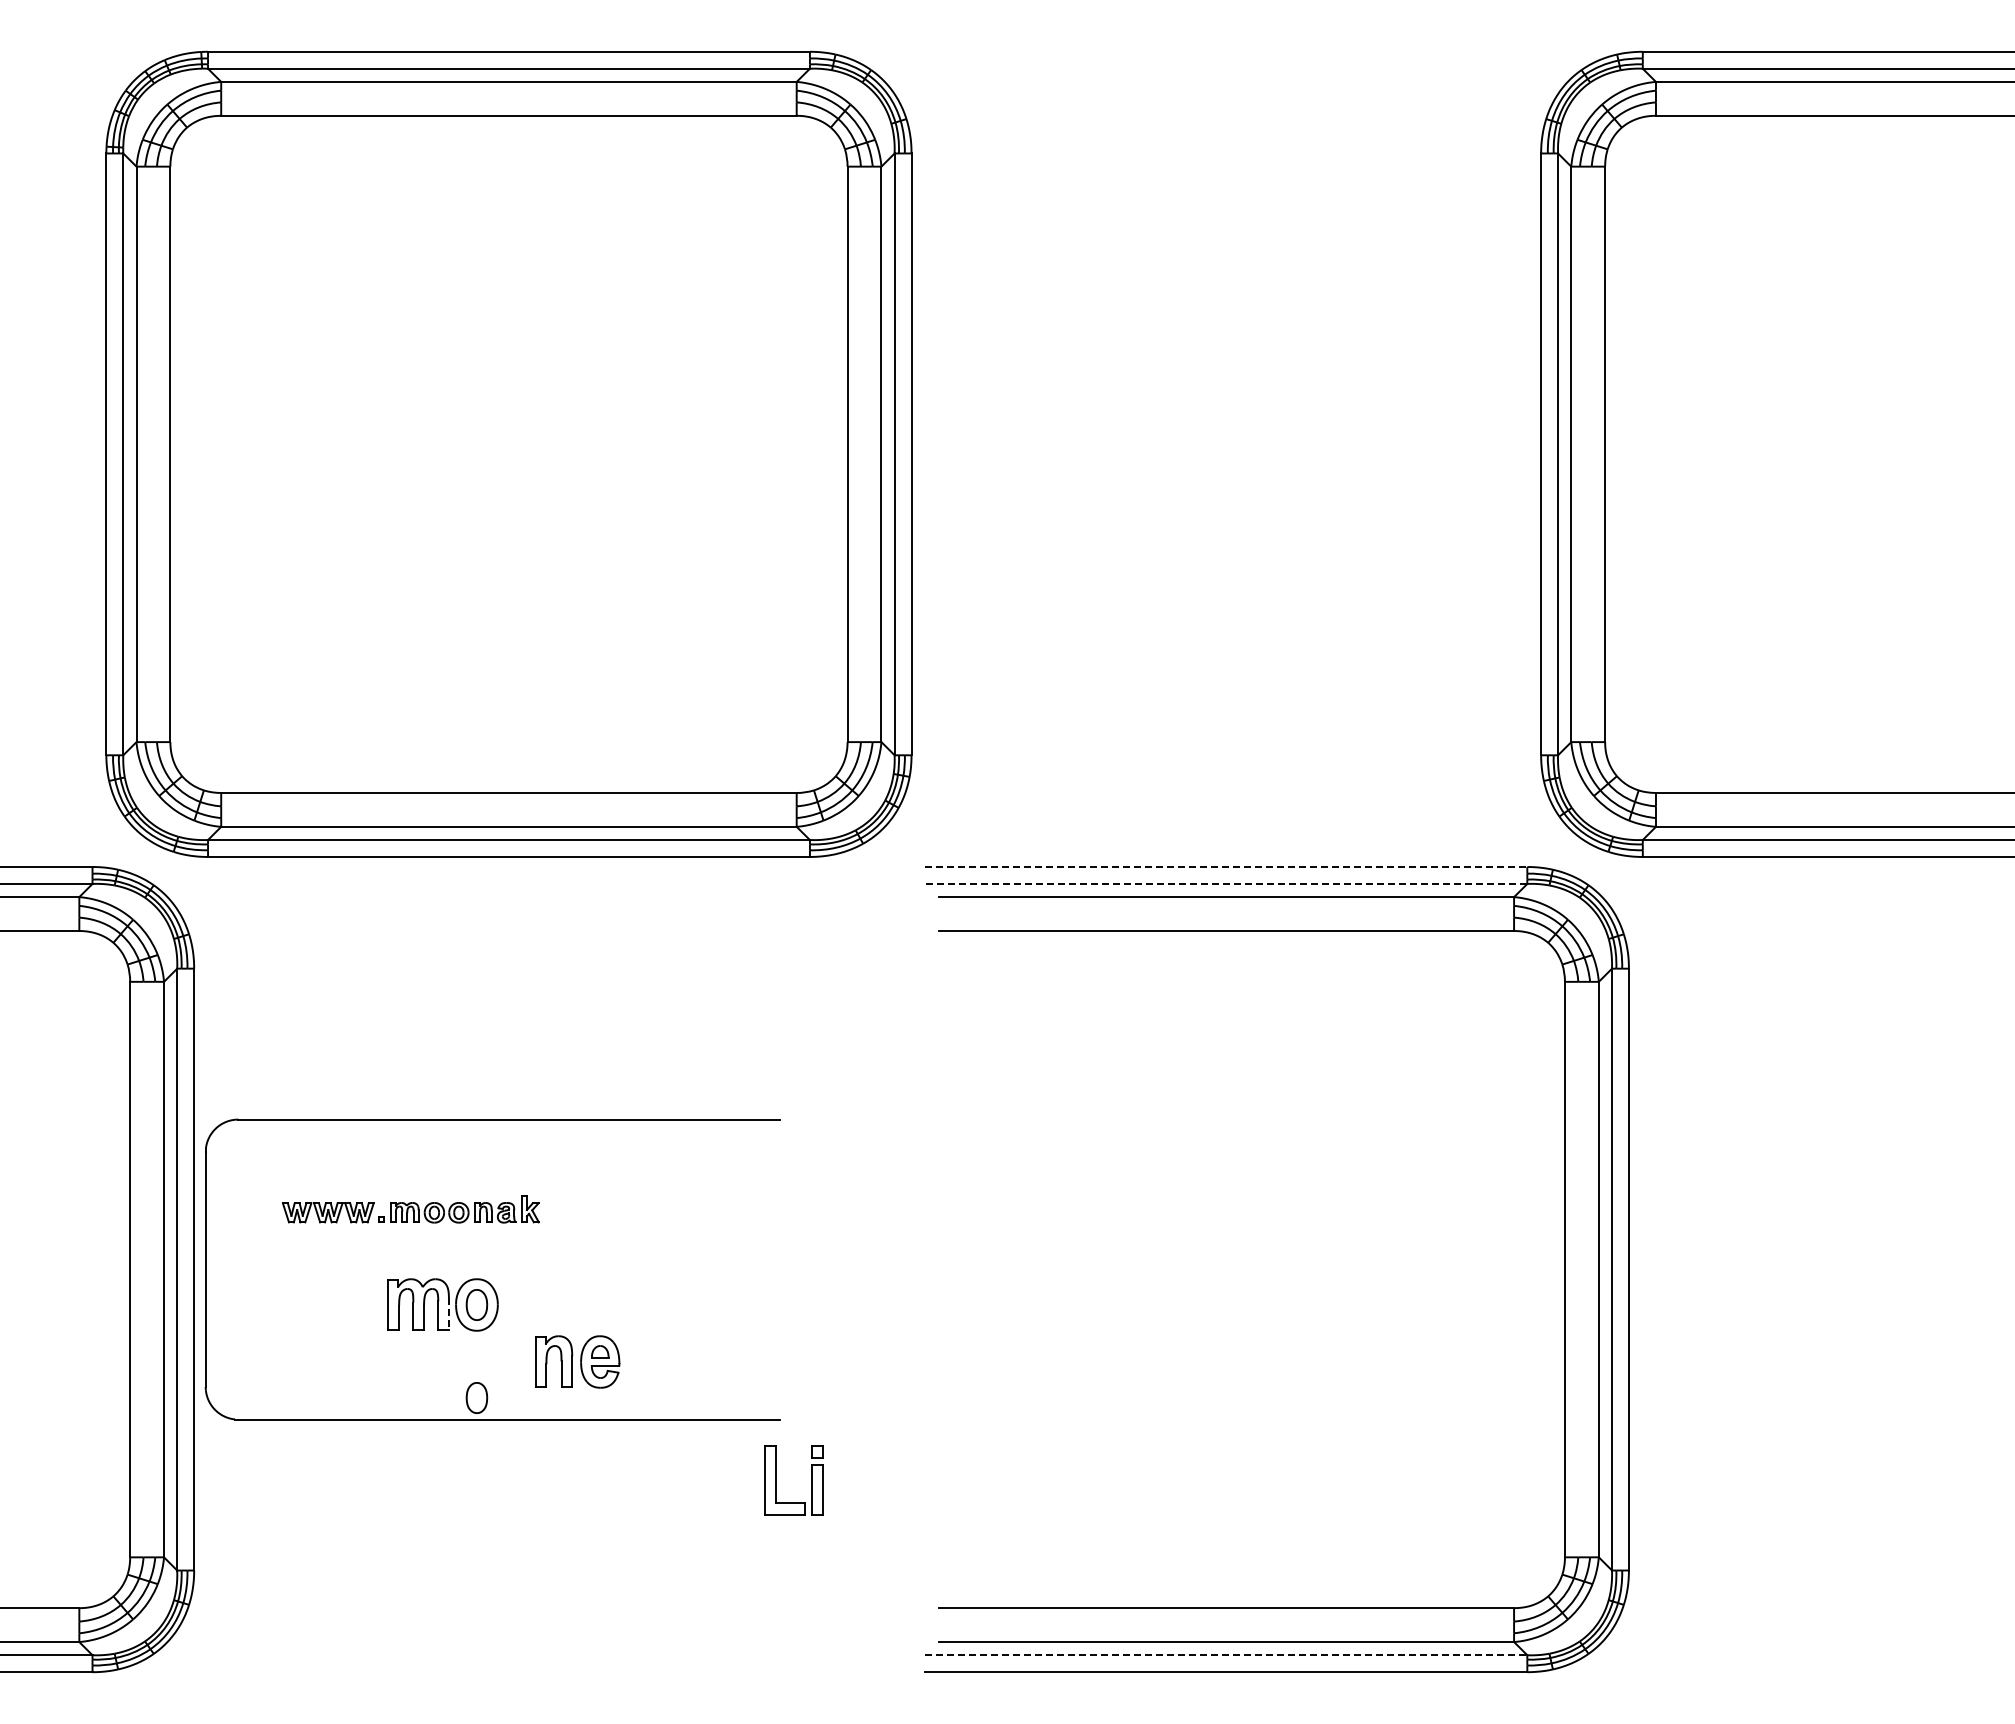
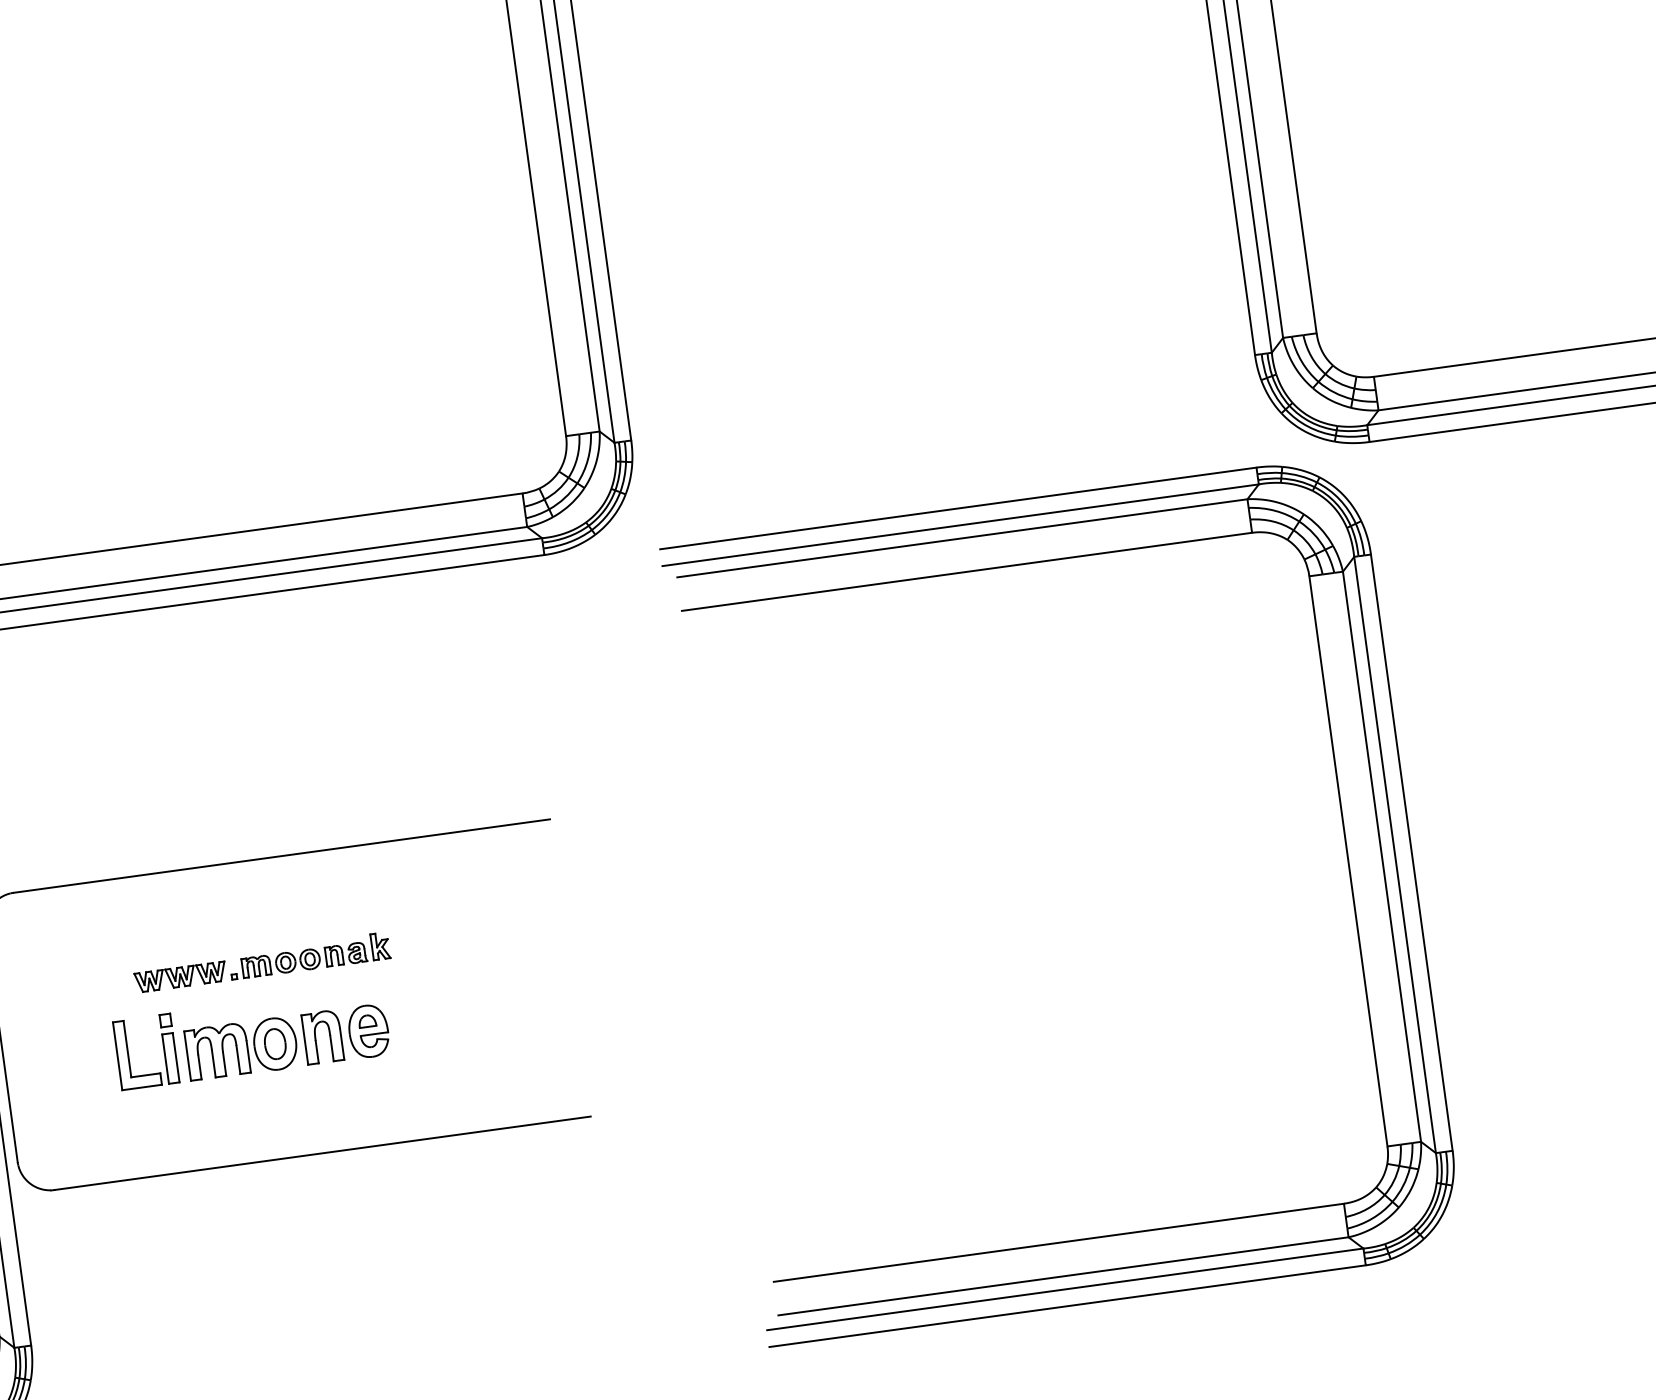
line: (1226, 867) -> (958, 508), dashed -> solid
line: (1226, 883) -> (960, 524), dashed -> solid
part: (410, 1209) -> (261, 962), moved
line: (448, 1314) -> (248, 1057), dashed -> solid
part: (577, 1361) -> (346, 1033), moved
part: (476, 1397) -> (287, 1135), removed
part: (776, 1480) -> (128, 1054), moved
line: (1226, 1655) -> (1065, 1289), dashed -> solid

